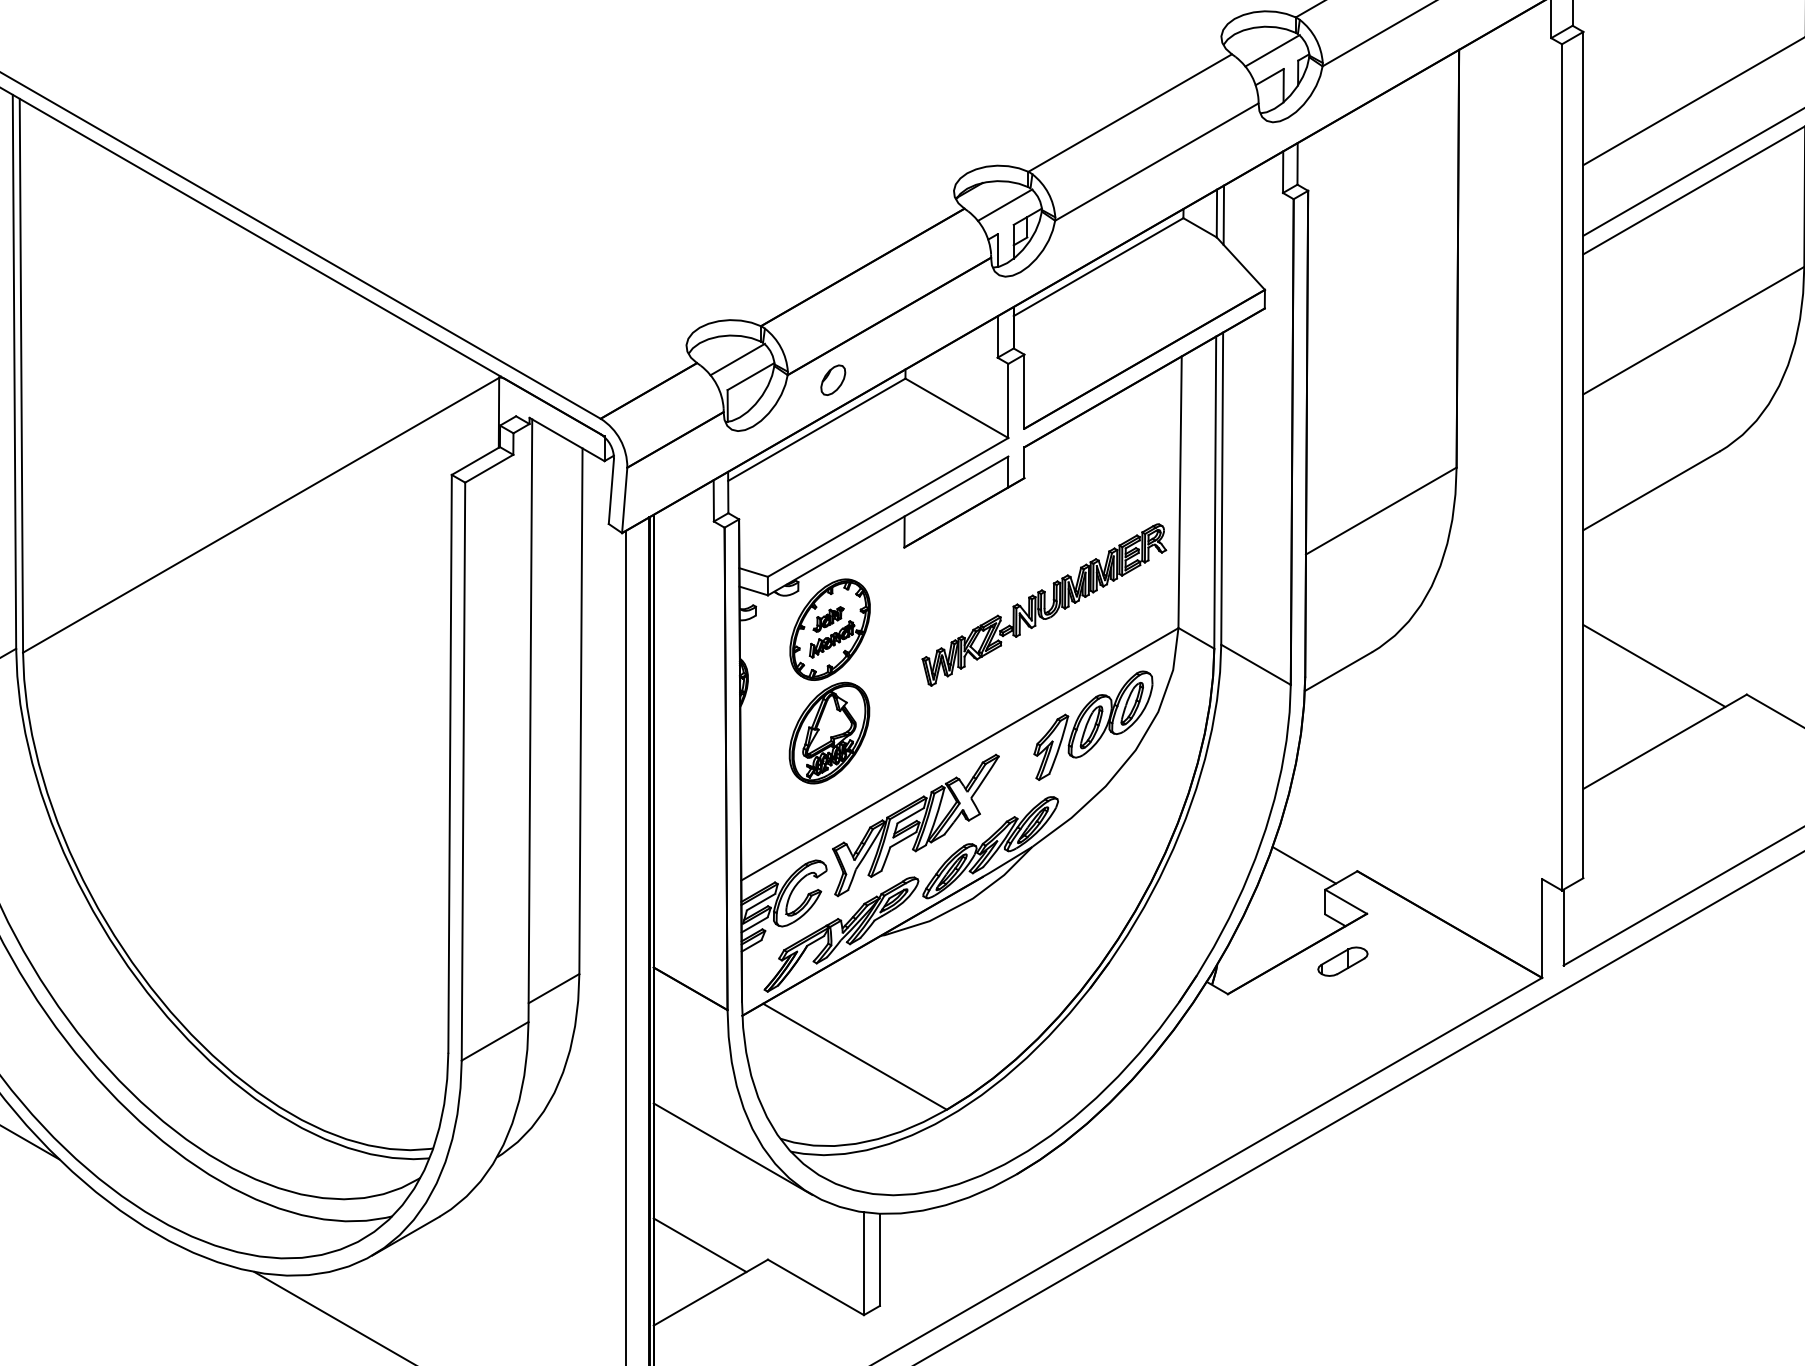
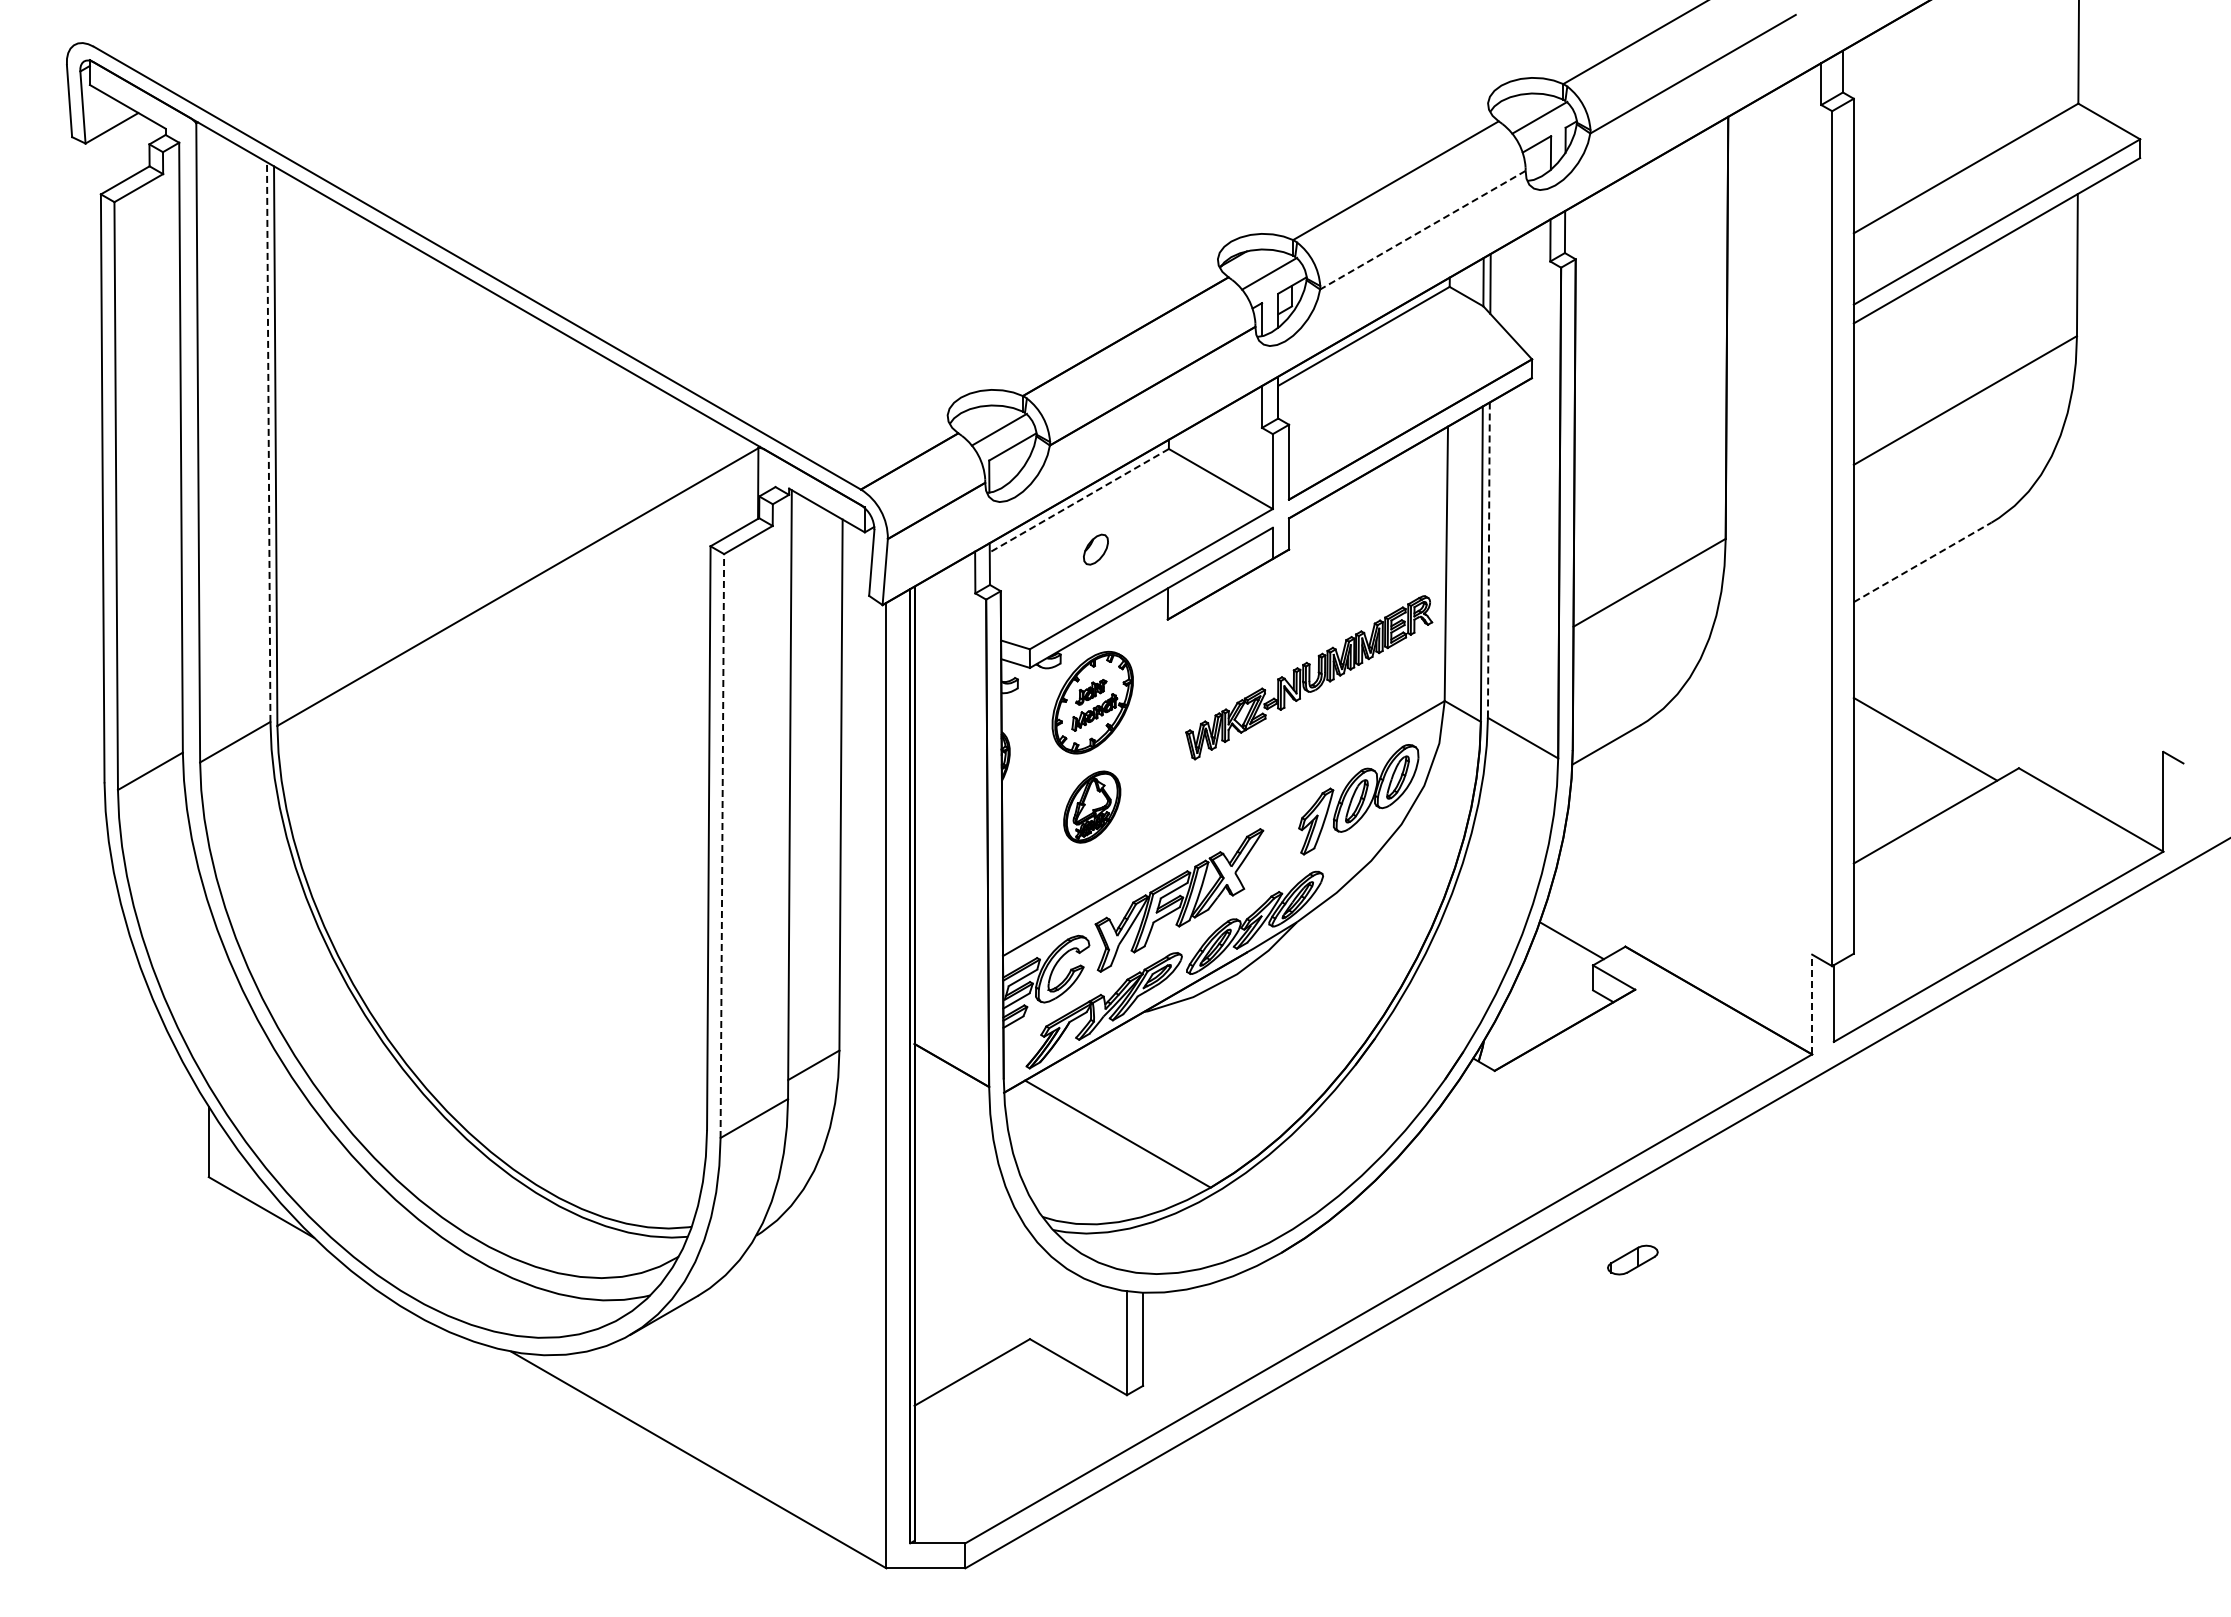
line: (1156, 162) -> (1422, 230), solid -> dashed
line: (14, 372) -> (268, 442), solid -> dashed
part: (832, 380) -> (1095, 549), moved
line: (816, 429) -> (1078, 500), solid -> dashed
line: (1221, 488) -> (1488, 560), solid -> dashed
line: (1652, 490) -> (1923, 562), solid -> dashed
part: (829, 732) -> (1092, 806), size x0.7
line: (463, 772) -> (722, 846), solid -> dashed
line: (1542, 928) -> (1812, 1004), solid -> dashed
part: (1342, 961) -> (1632, 1259), moved
line: (732, 1149) -> (994, 1227), removed
line: (700, 1245) -> (961, 1324), removed

